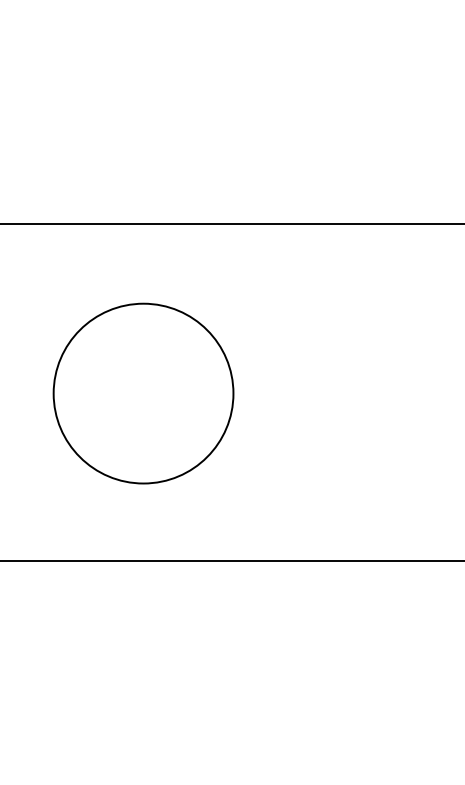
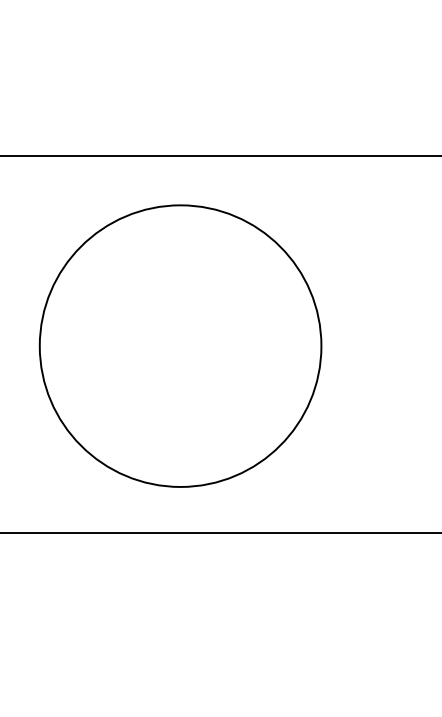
circle: (143, 393) -> (180, 345), size x1.4

